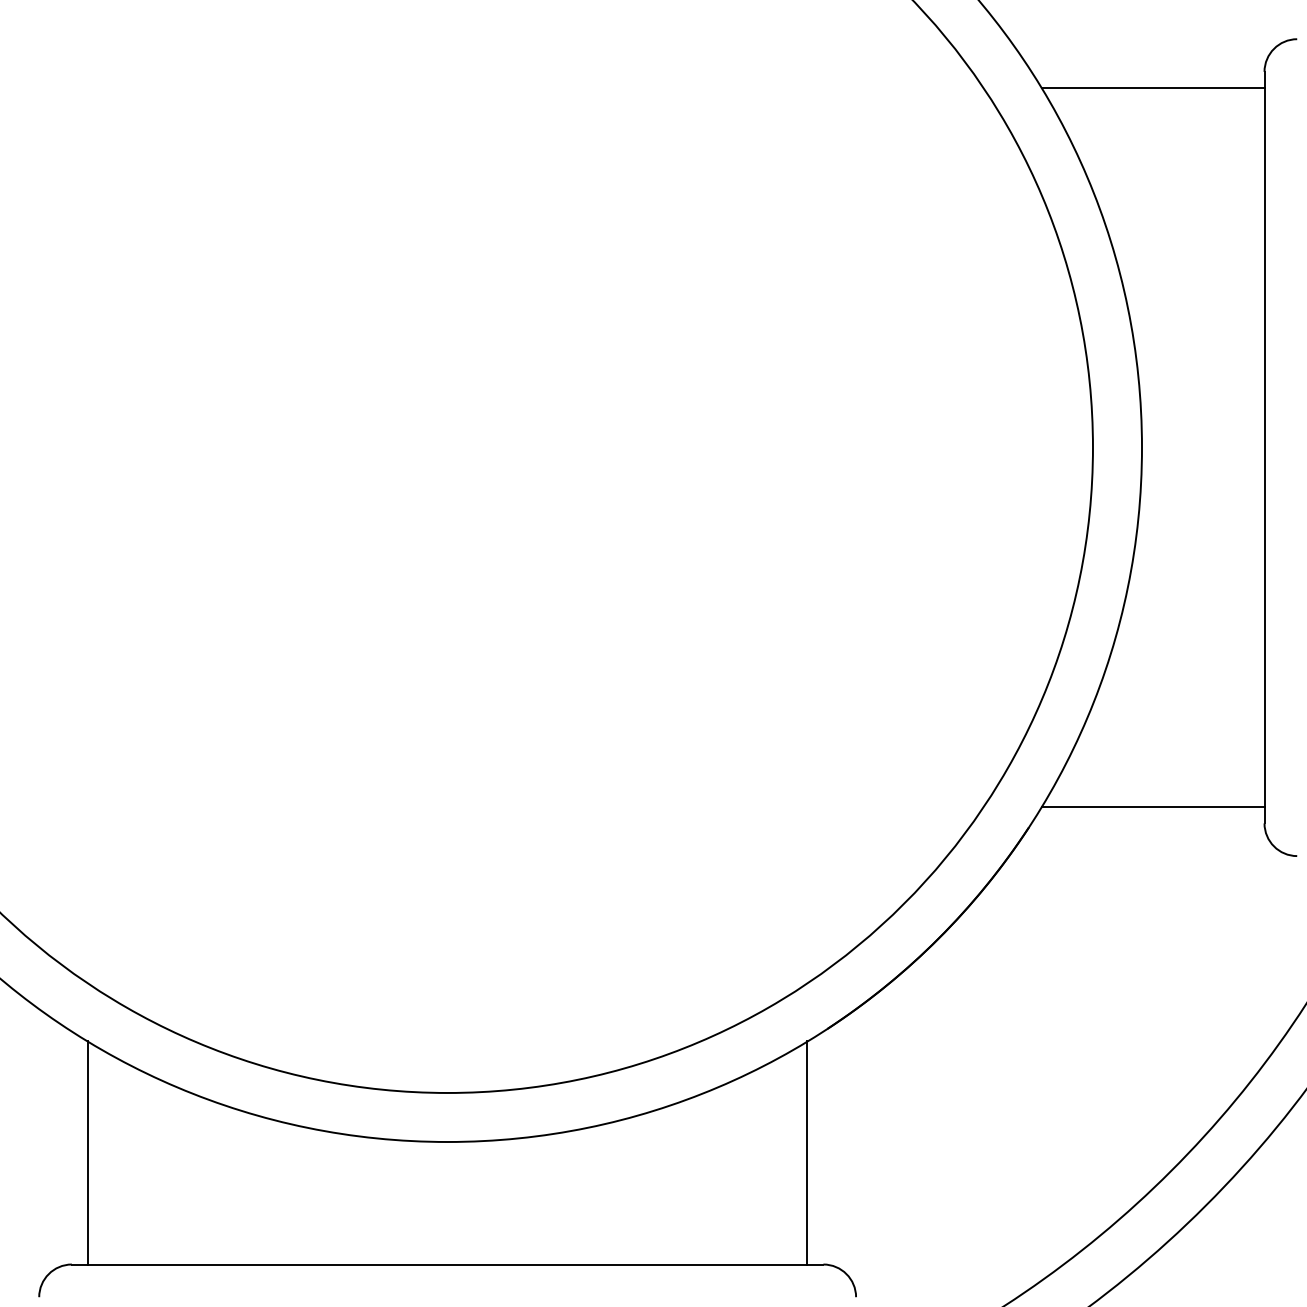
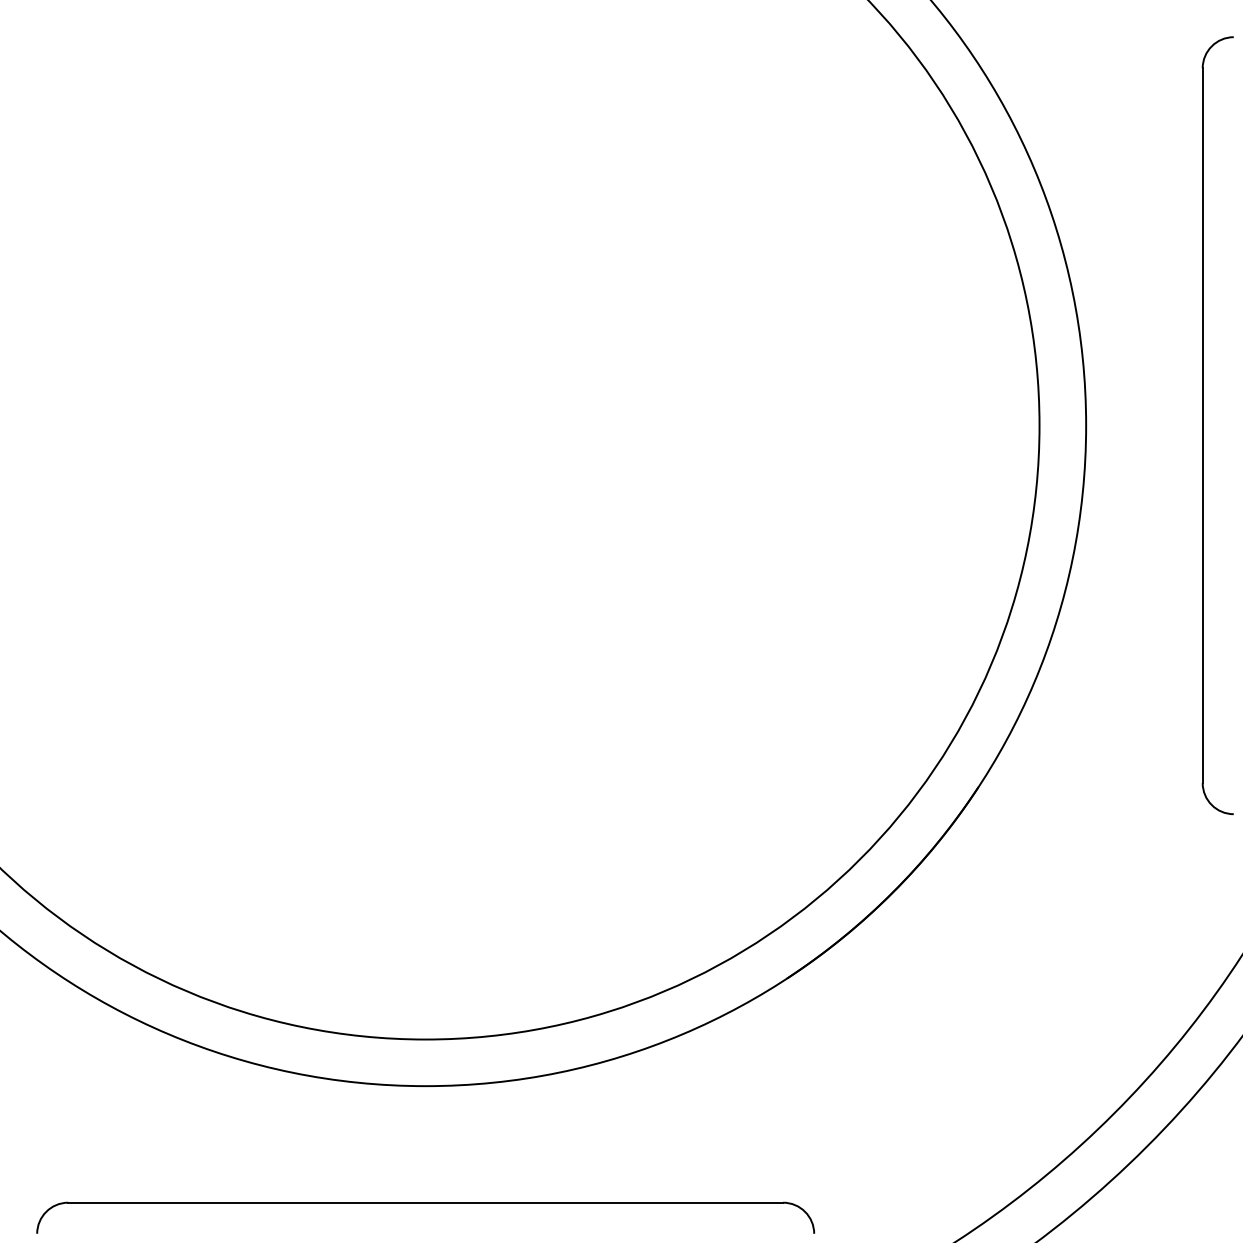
line: (1152, 88) -> (1096, 84), removed
line: (1152, 807) -> (1096, 767), removed
line: (88, 1152) -> (84, 1096), removed
line: (807, 1152) -> (767, 1096), removed

